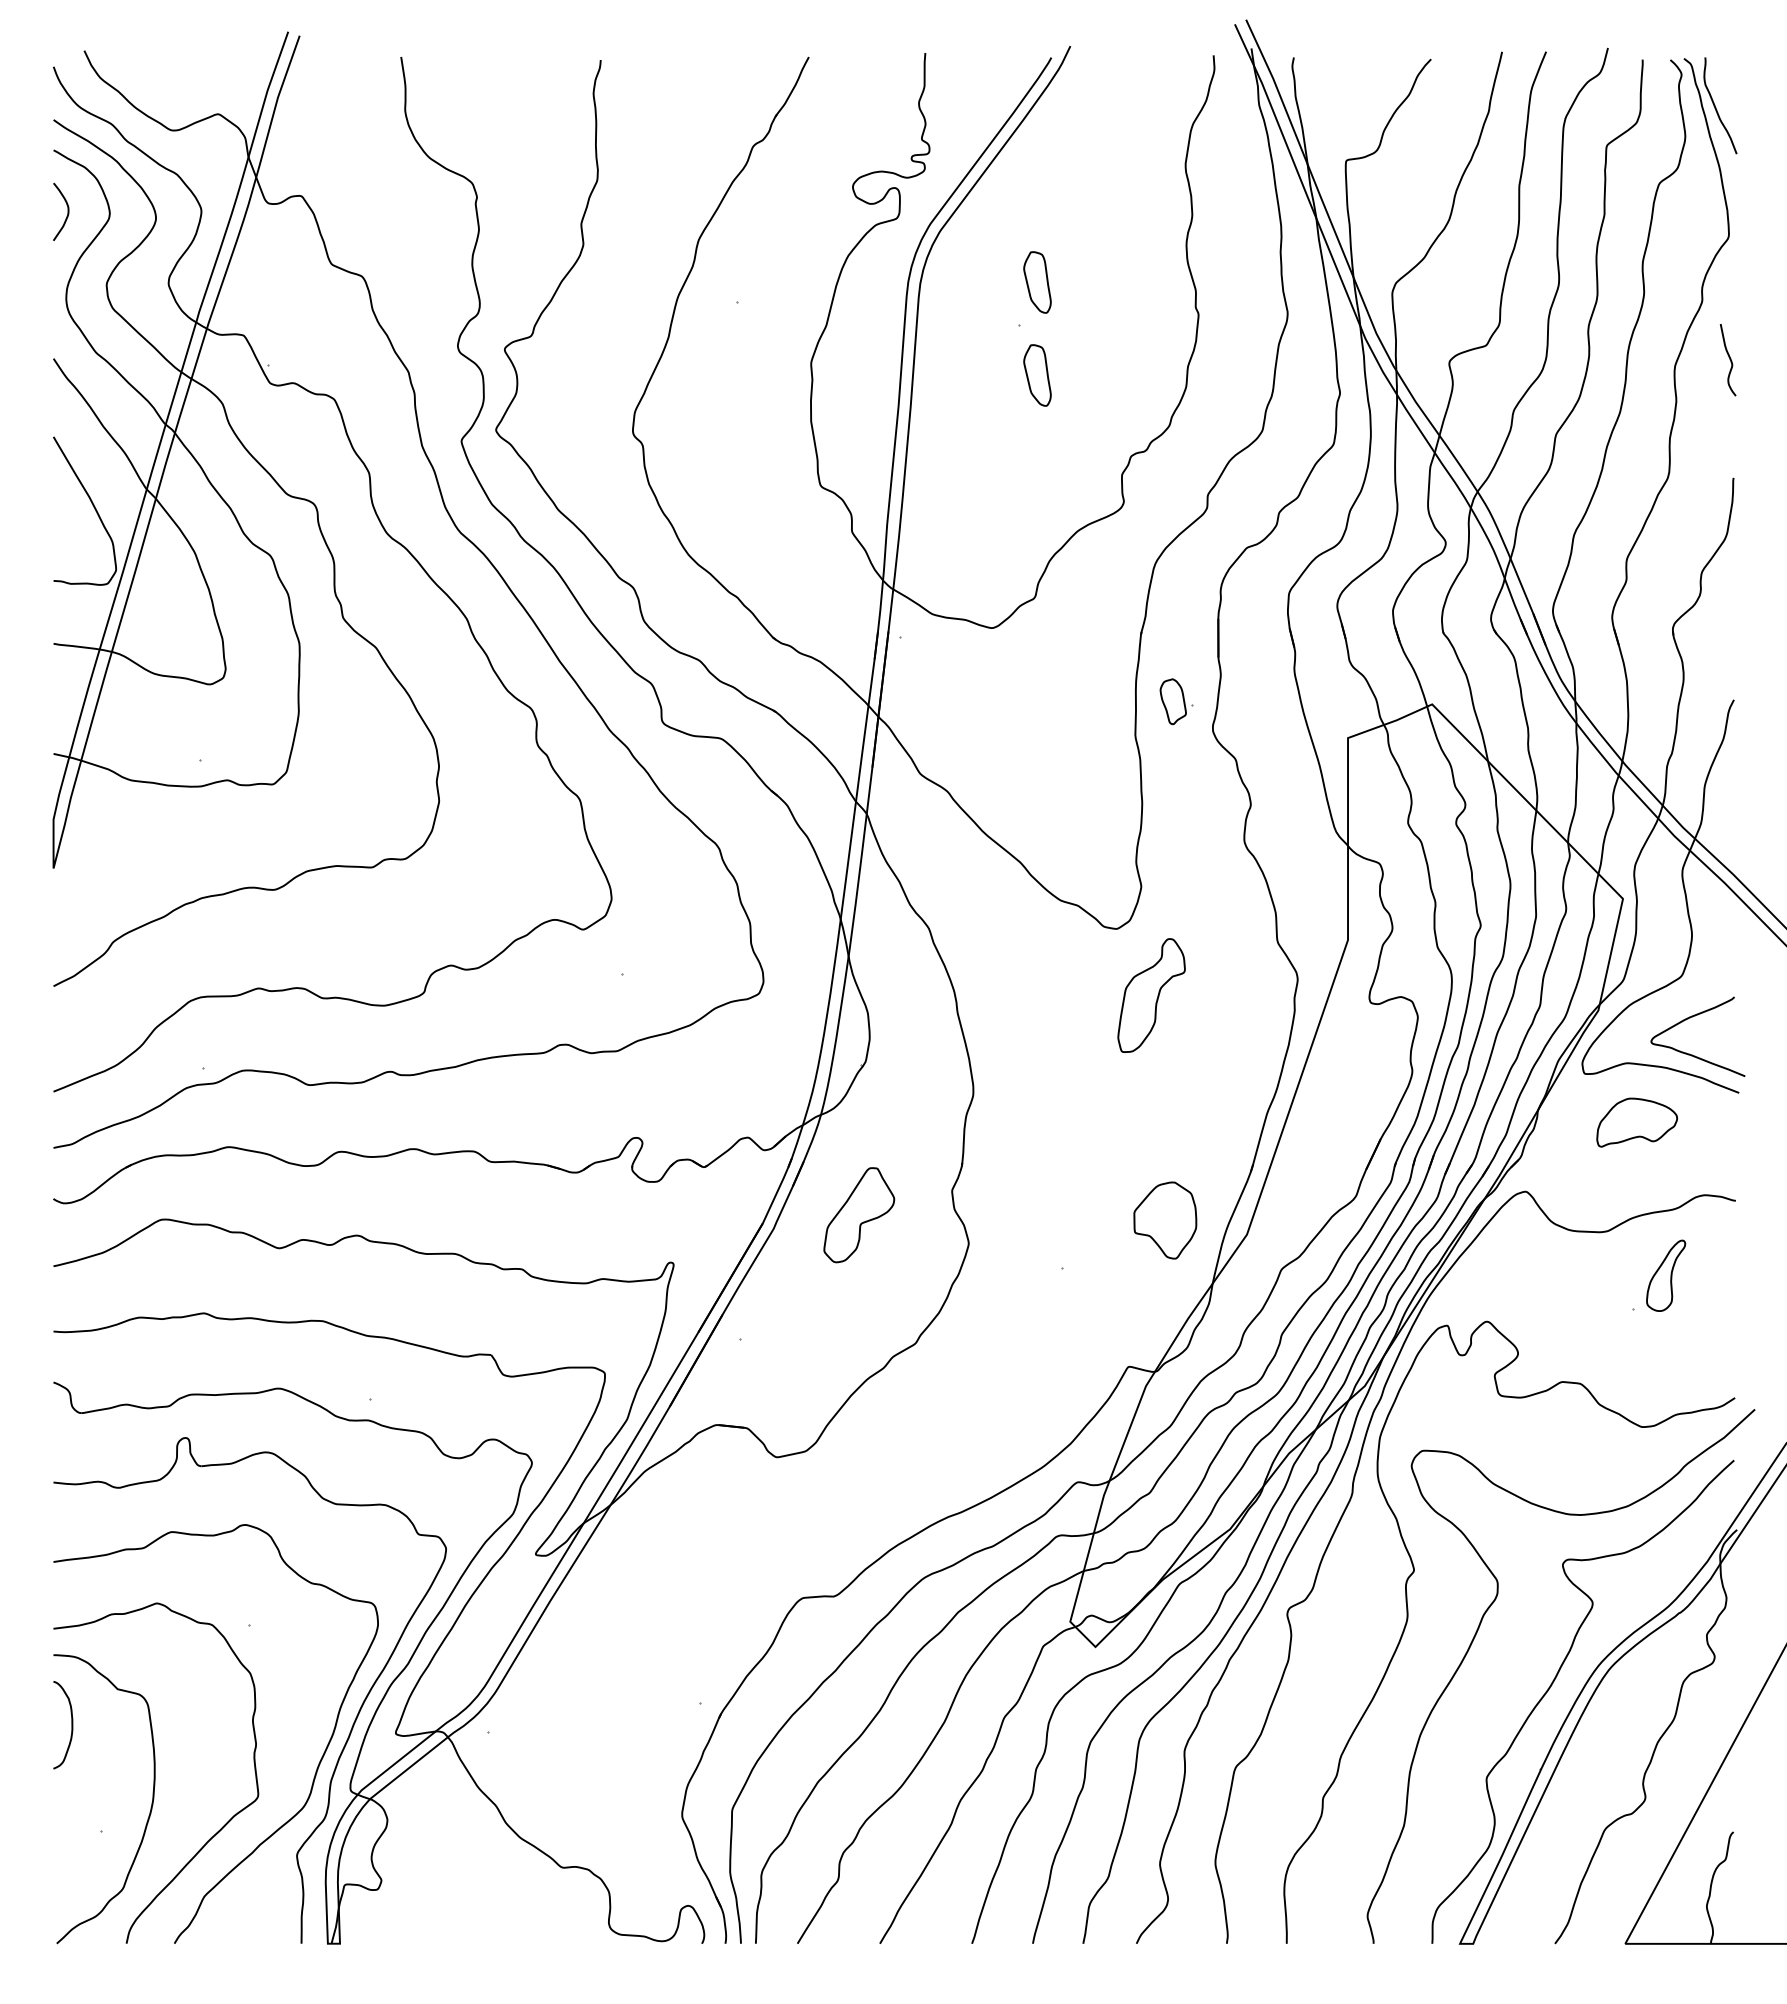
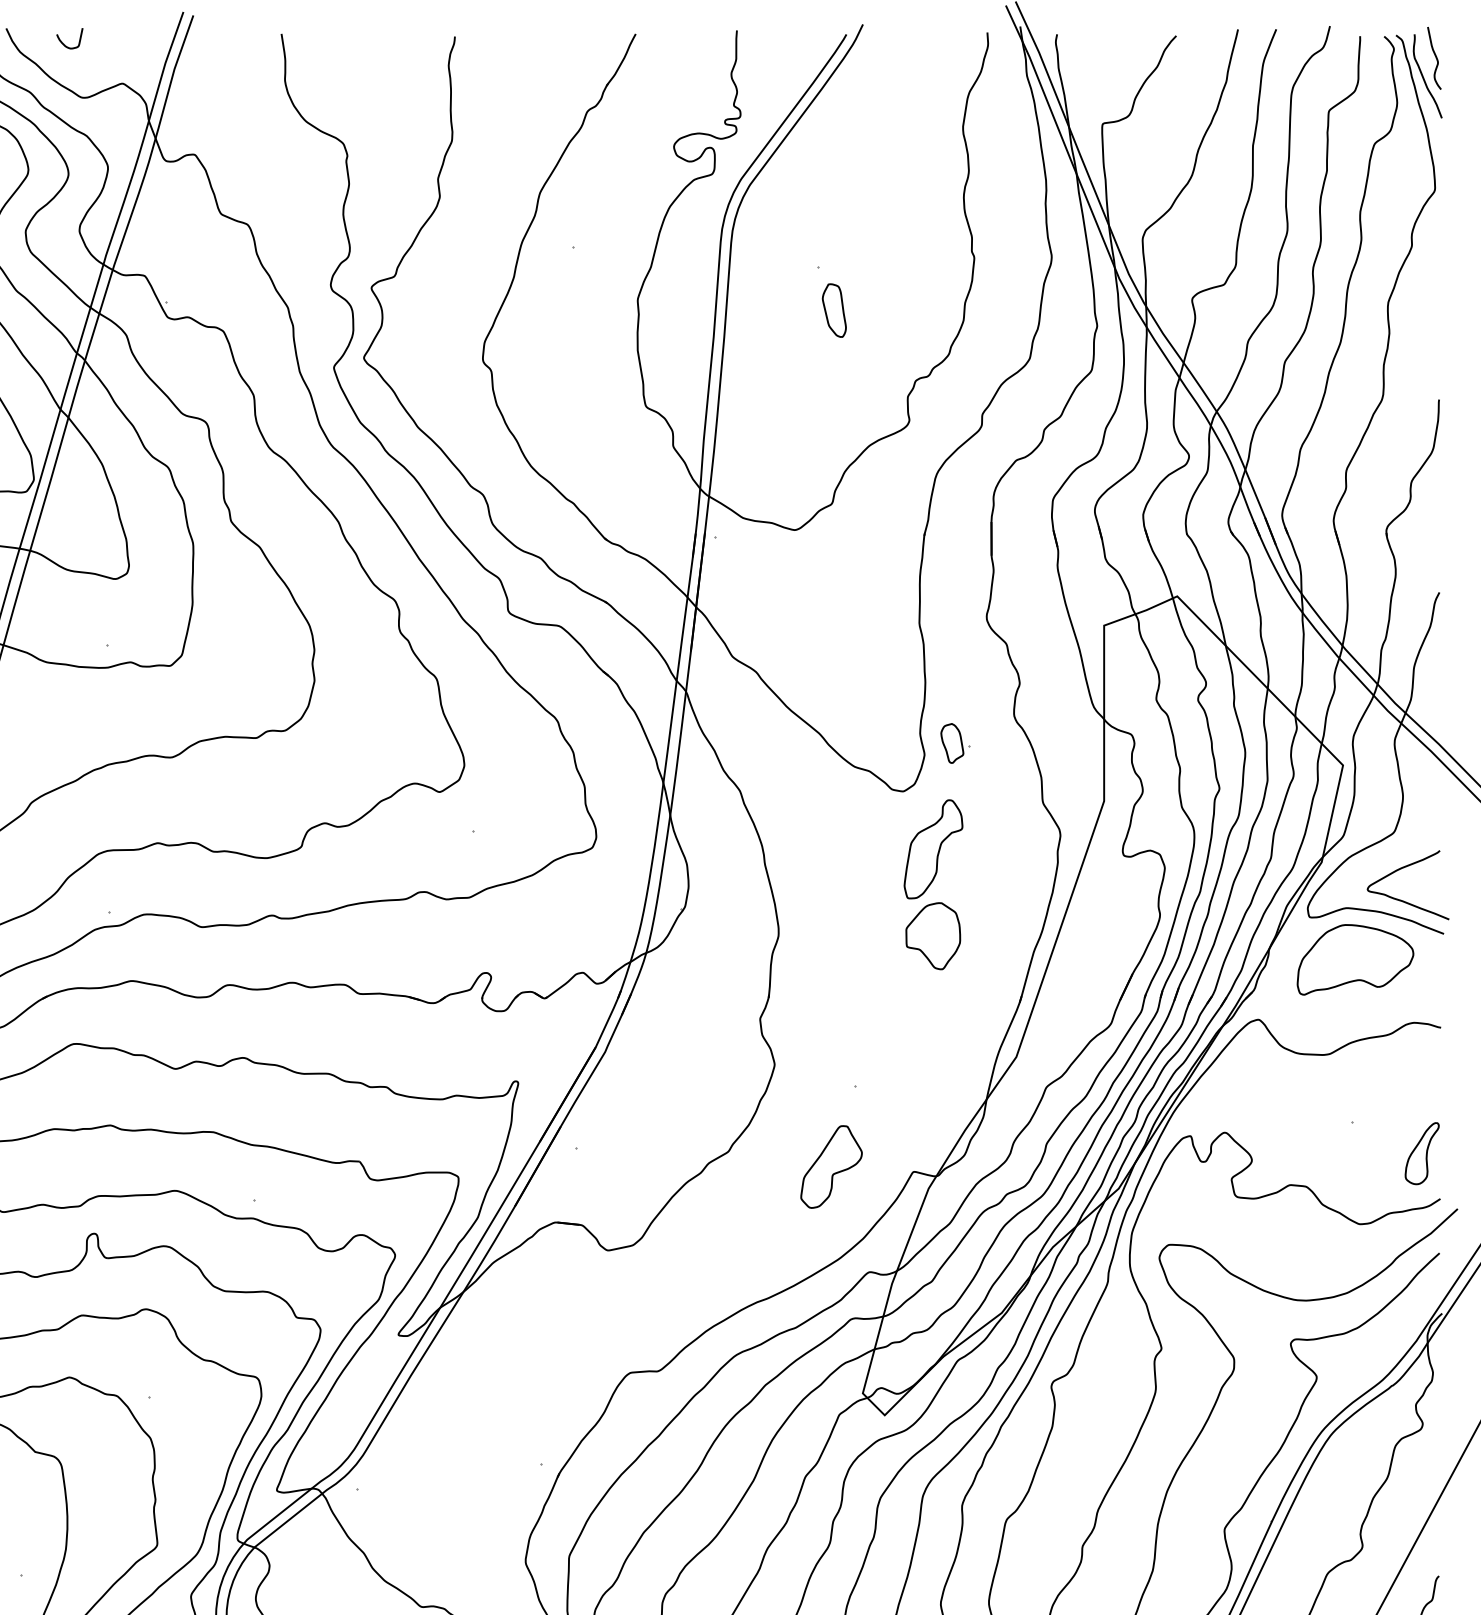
curve: (151, 68) -> (64, 43), added
part: (1037, 282) -> (834, 229), removed
curve: (1729, 359) -> (1435, 57), moved
part: (1176, 701) -> (955, 743), moved
part: (1636, 1122) -> (1354, 959), size x1.67
part: (859, 1215) -> (831, 1167), moved
part: (1165, 1220) -> (933, 936), moved
part: (1666, 1275) -> (1422, 1153), moved

